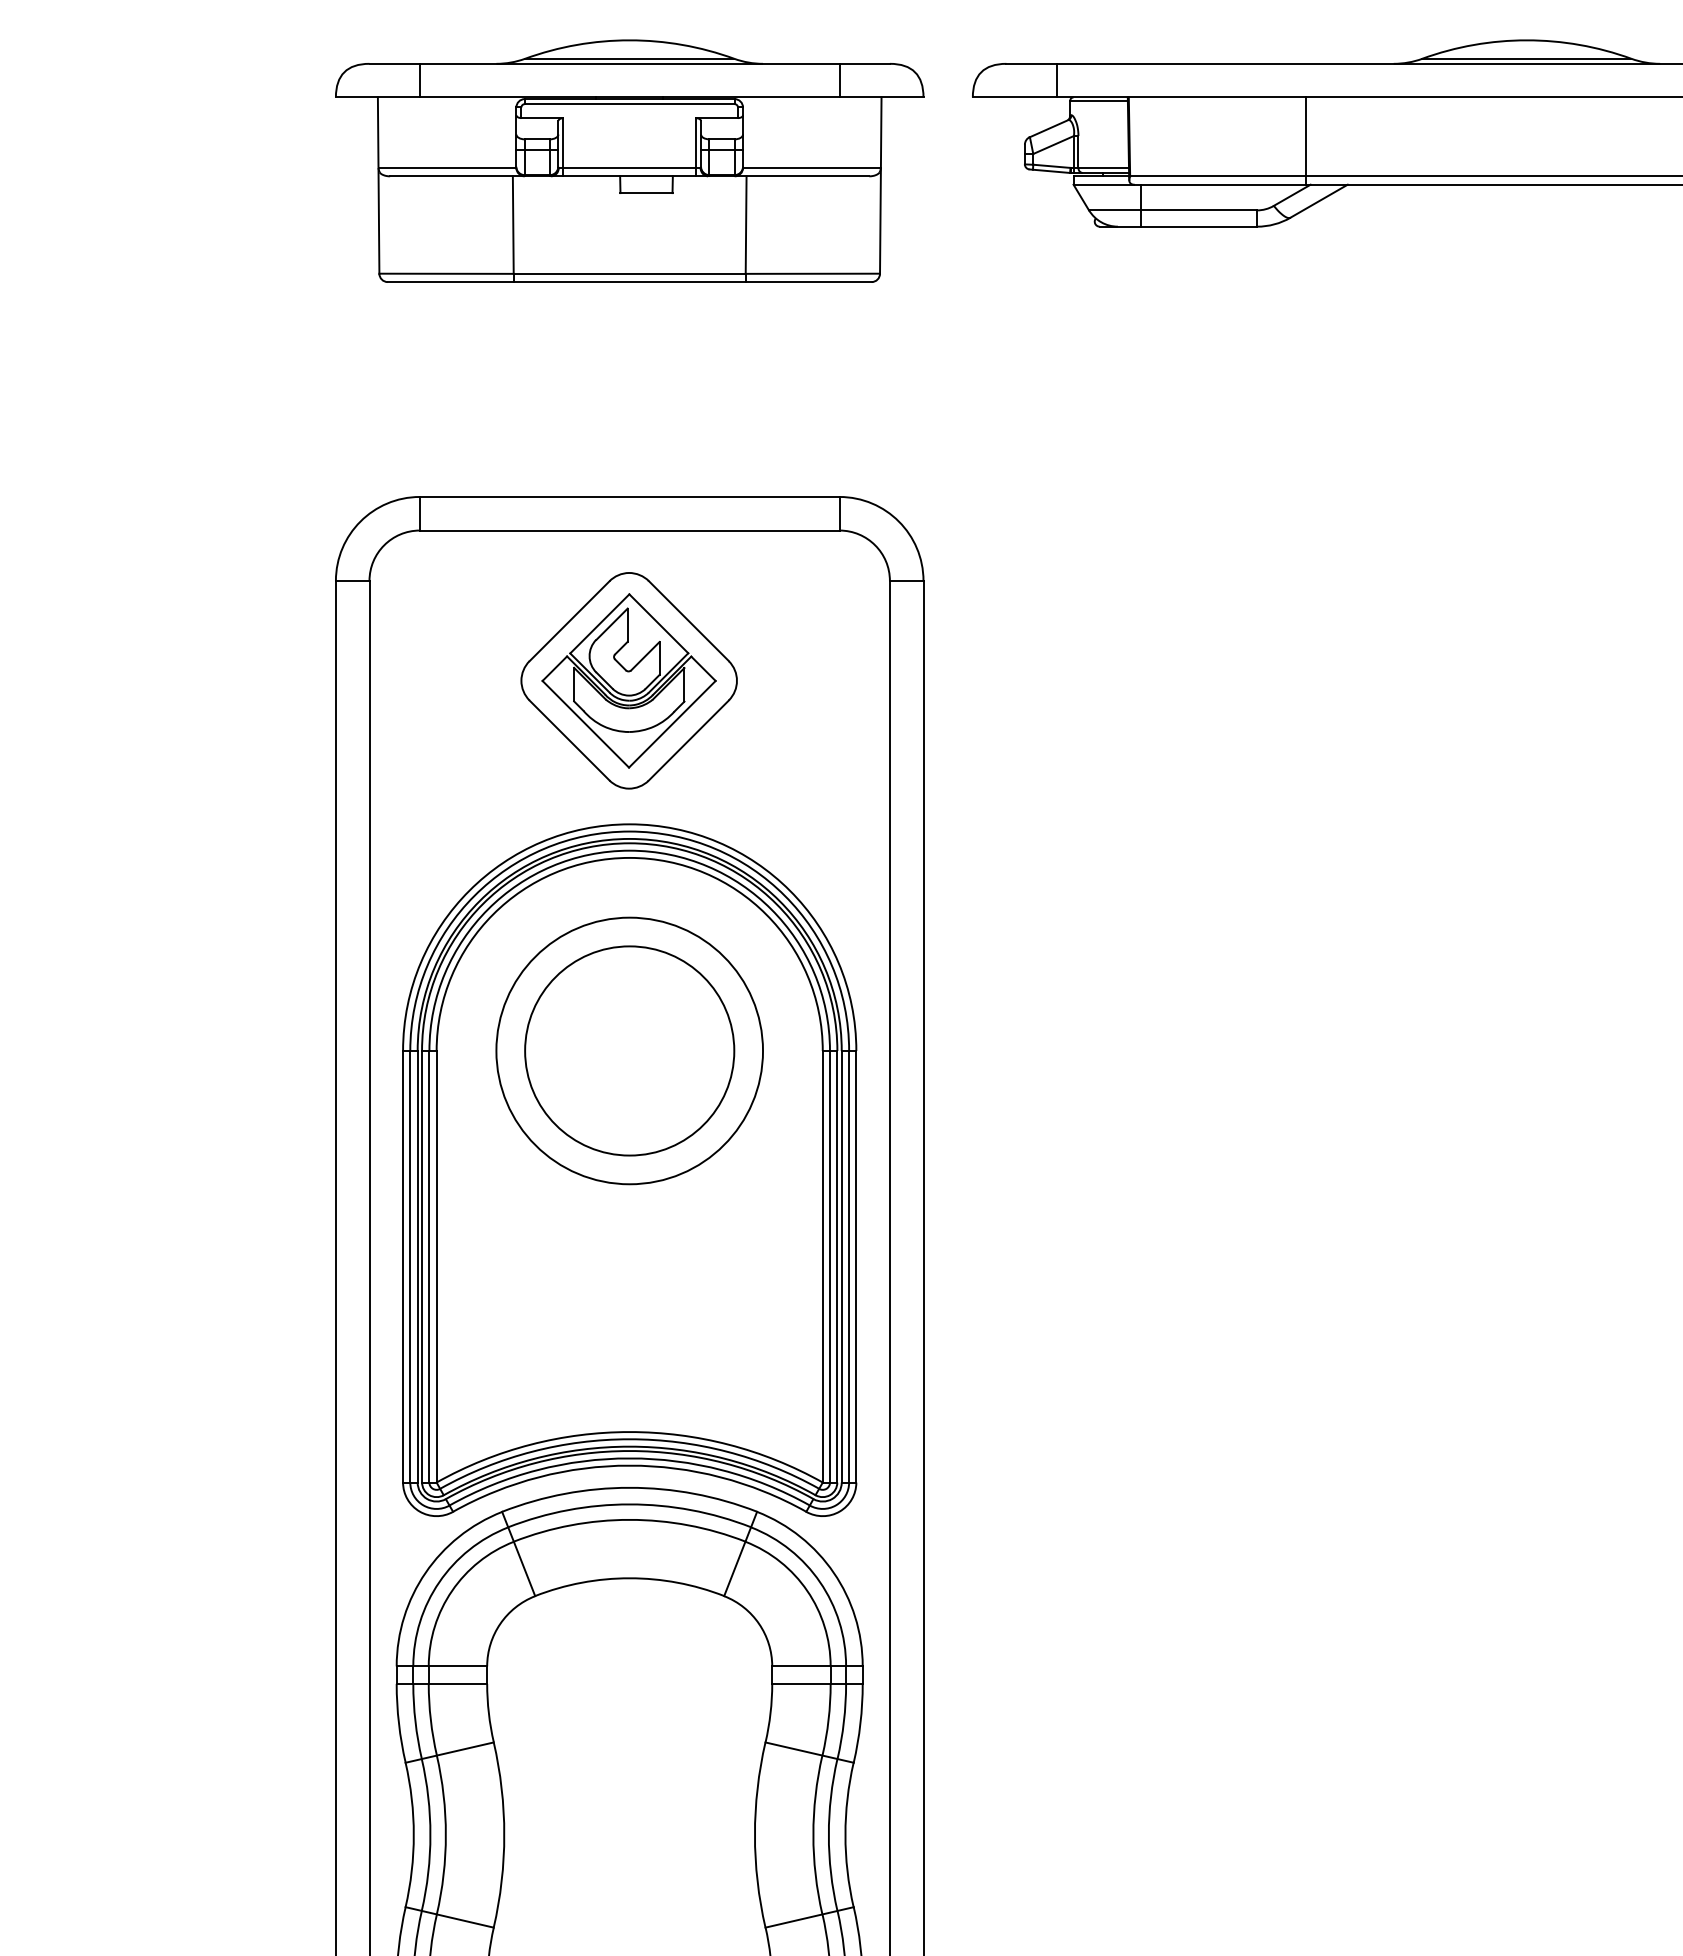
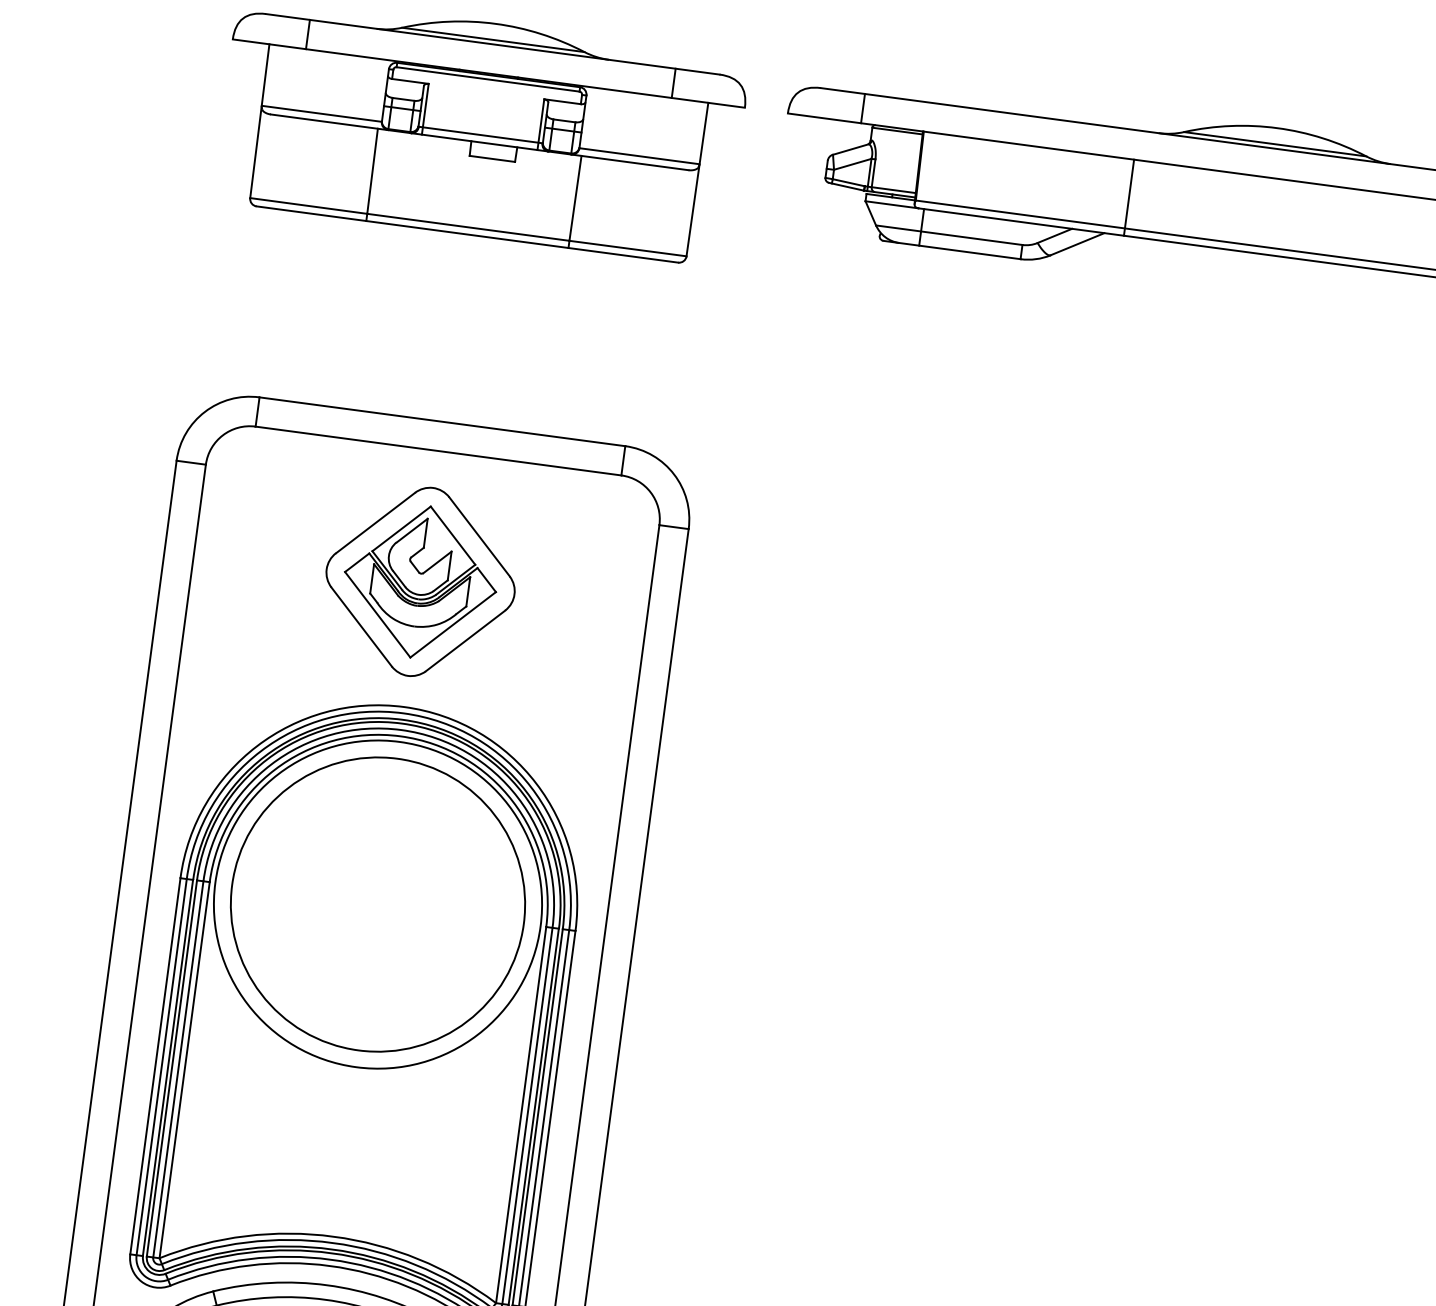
line: (1306, 140) -> (1129, 197), moved
circle: (629, 1050) -> (377, 904), size x1.4
circle: (629, 1050) -> (377, 904), size x1.6

